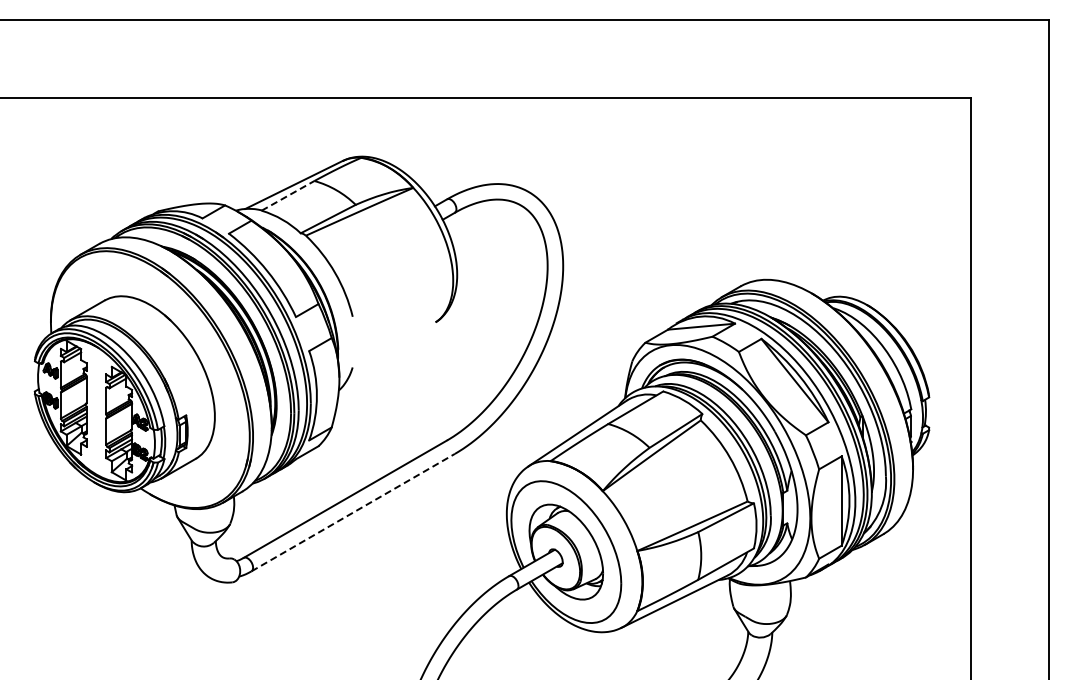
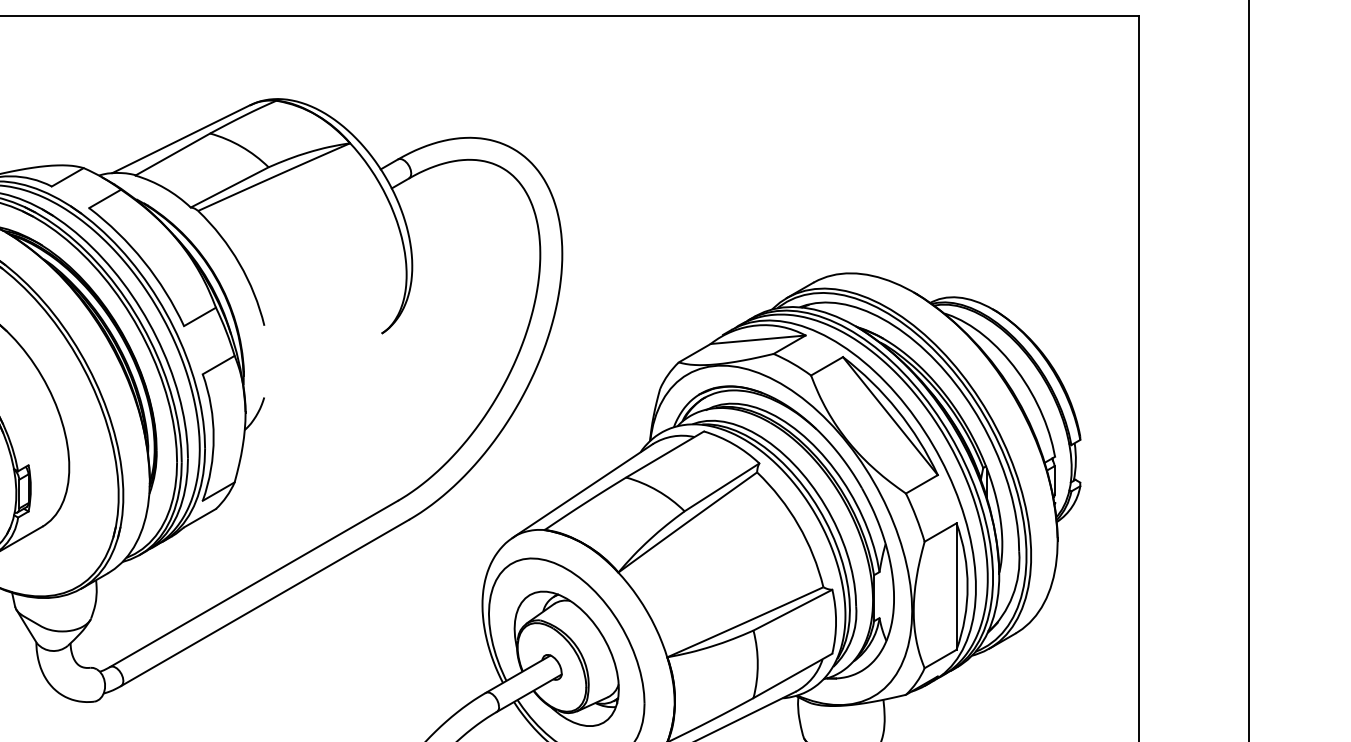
line: (288, 195) -> (173, 154), dashed -> solid
line: (353, 512) -> (265, 602), dashed -> solid

